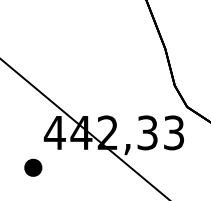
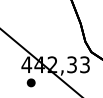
part: (31, 167) -> (30, 82), moved

